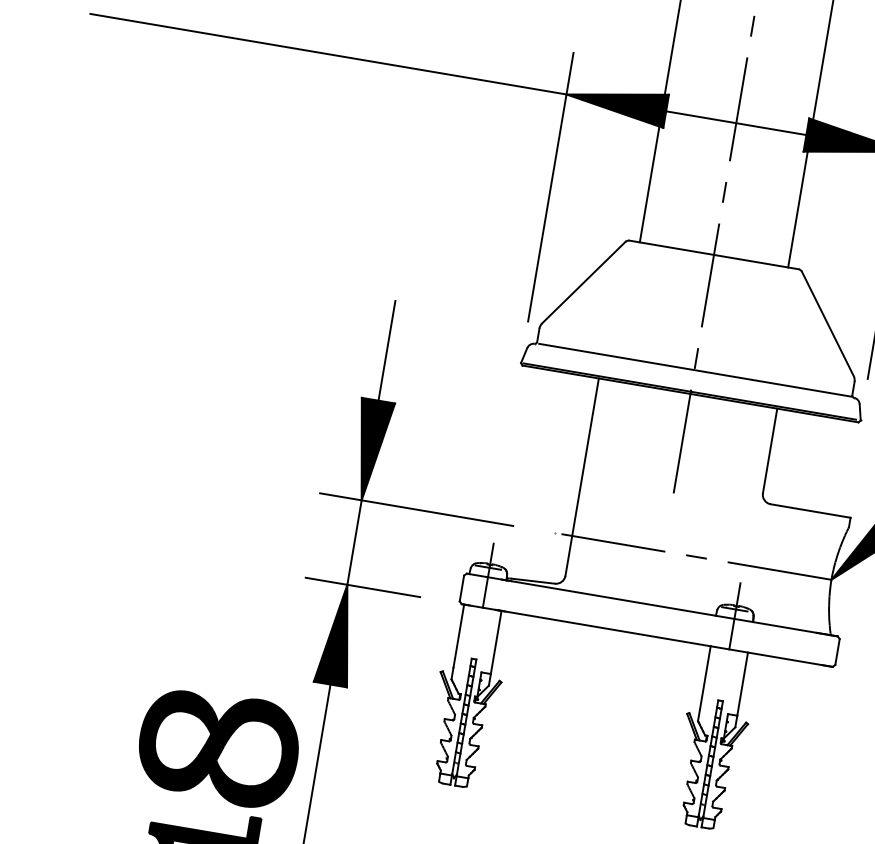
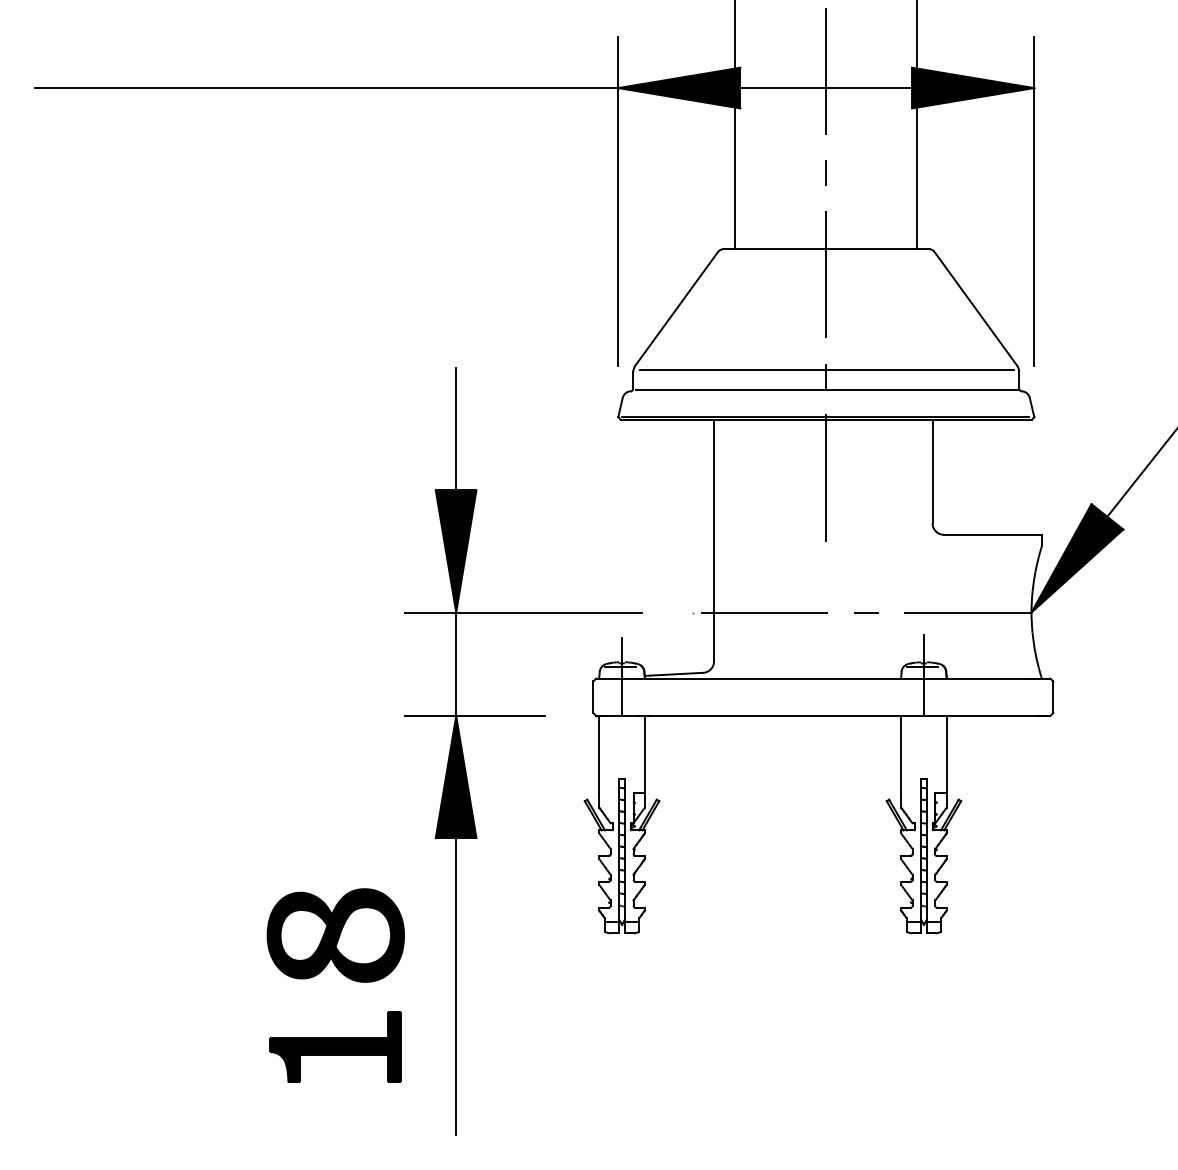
line: (697, 353) -> (826, 369), added
part: (218, 747) -> (335, 935), size x0.71

